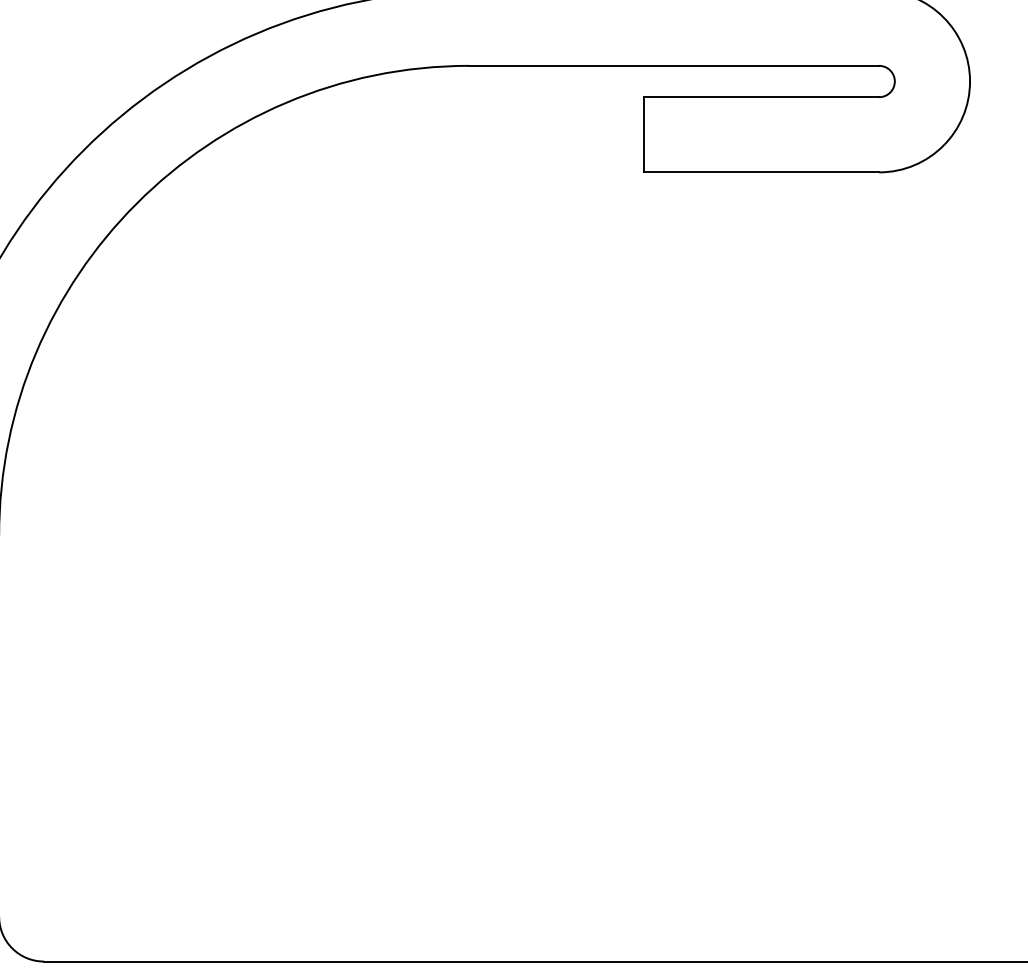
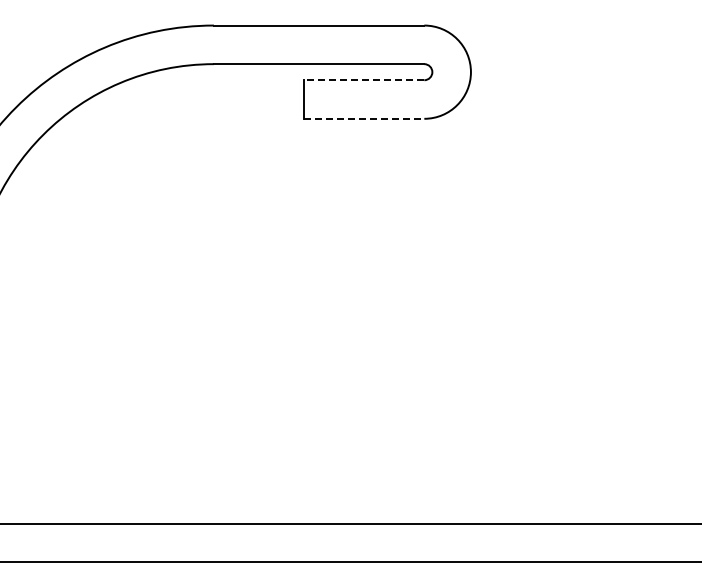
line: (760, 97) -> (363, 80), solid -> dashed
line: (762, 171) -> (364, 118), solid -> dashed

